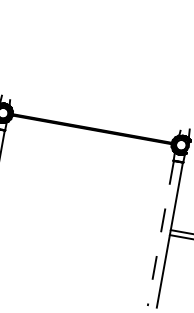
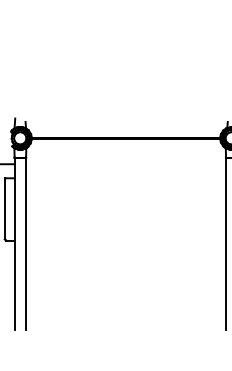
line: (160, 233) -> (226, 244), dashed -> solid

